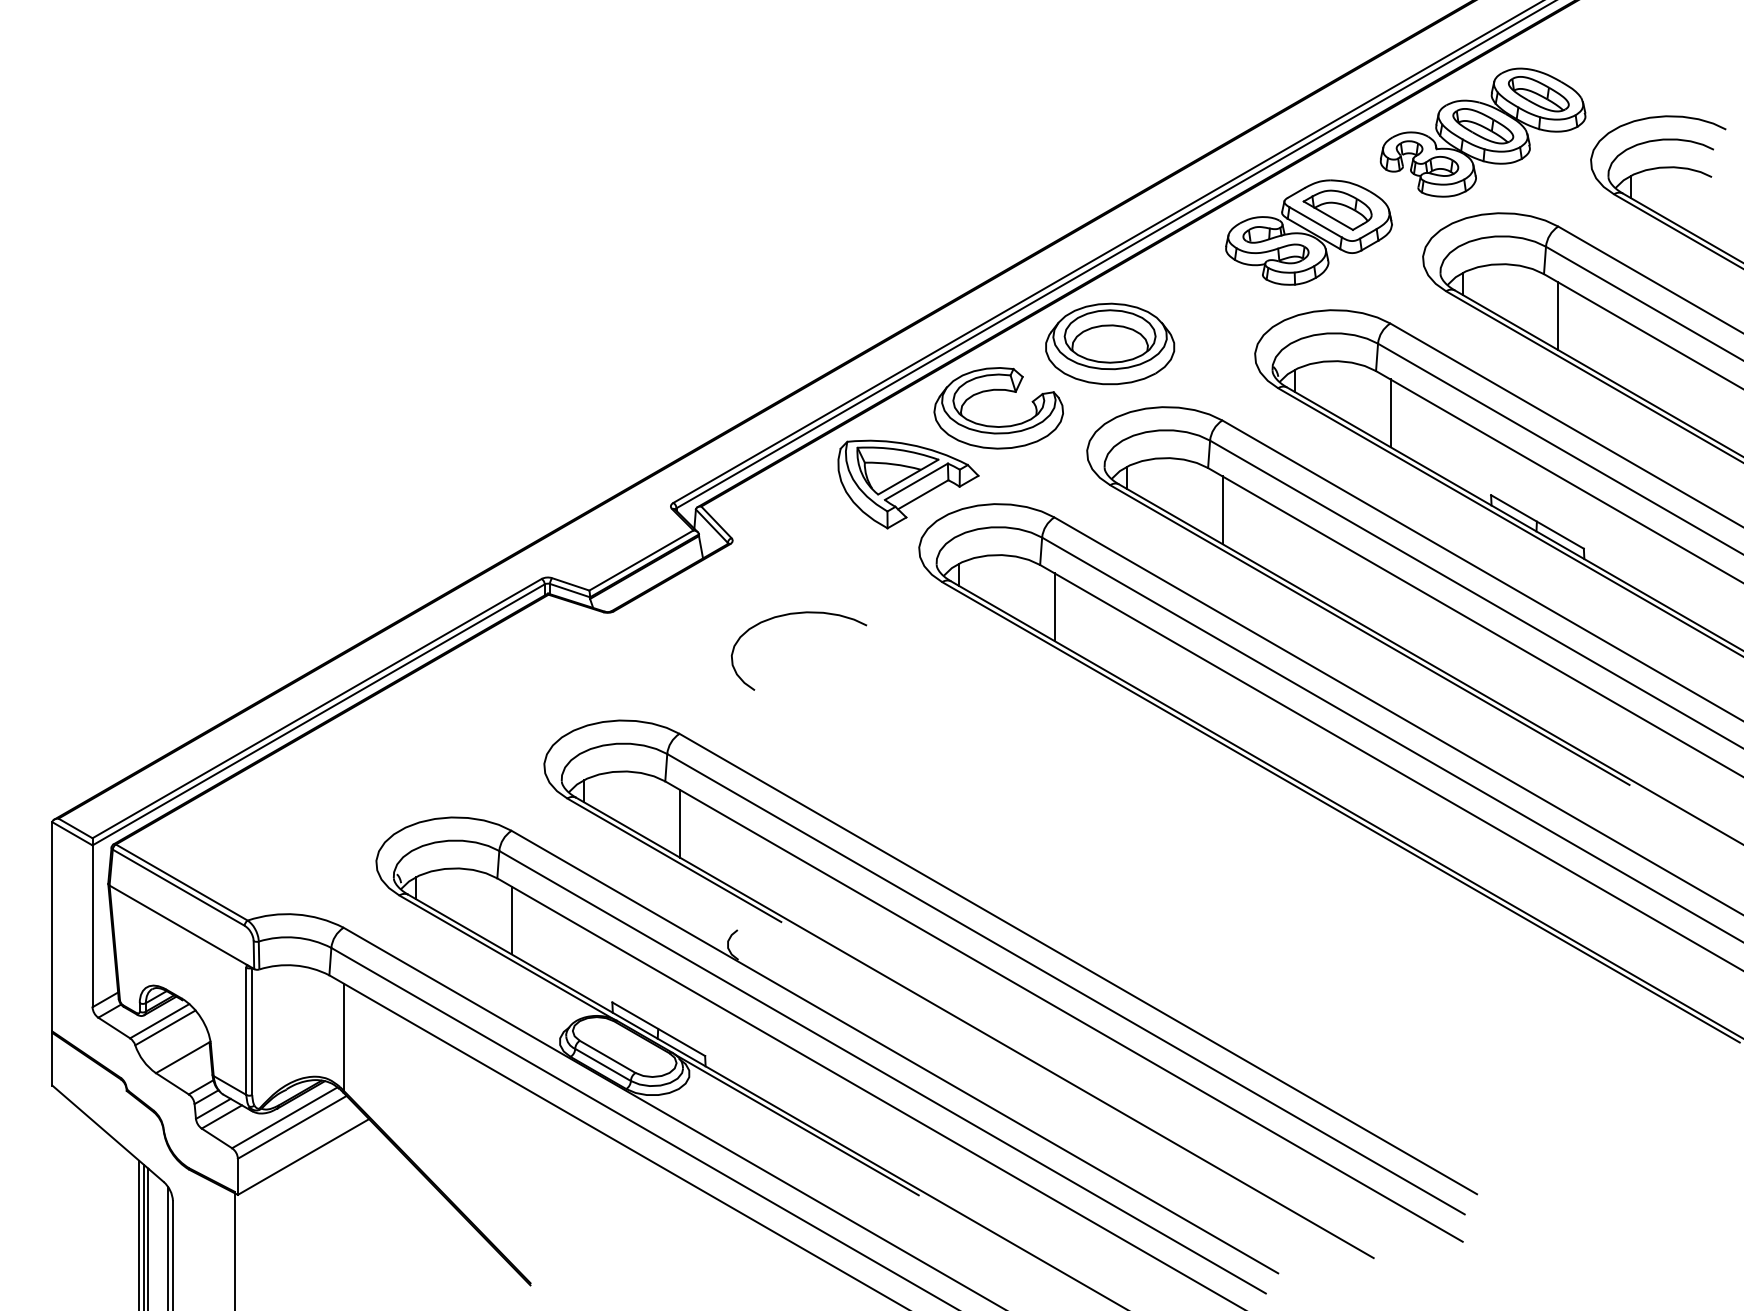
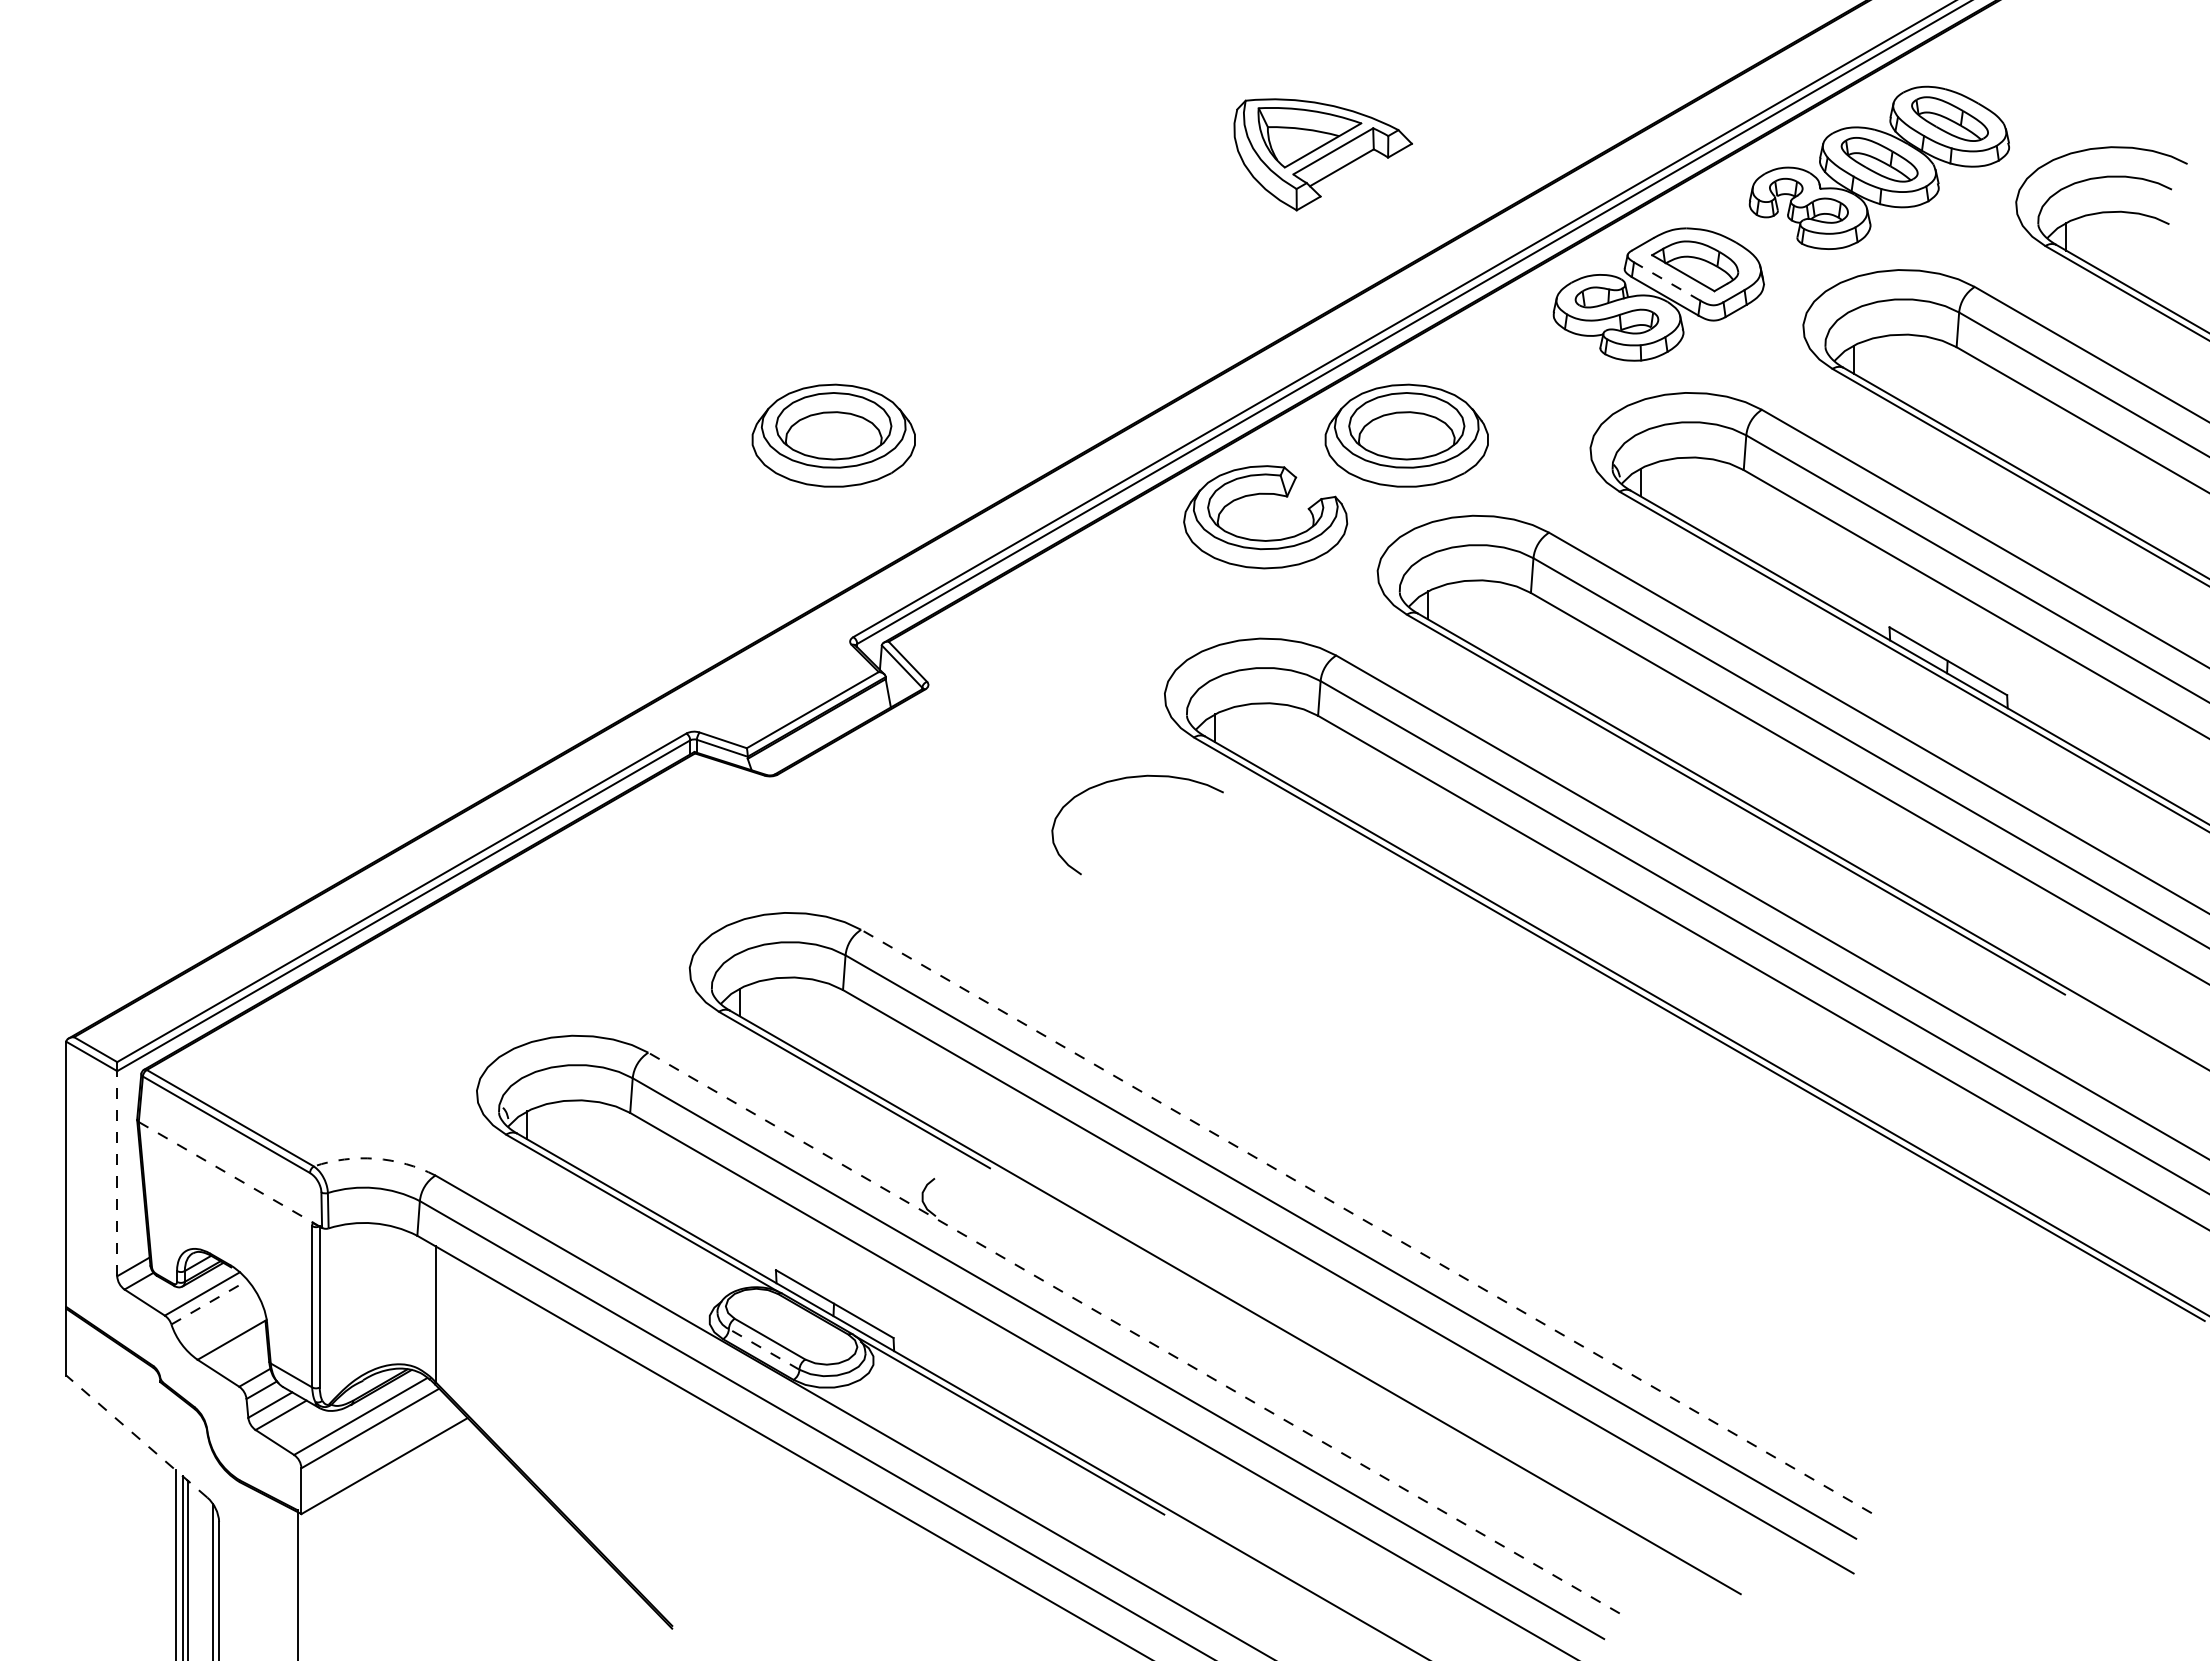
line: (1315, 222) -> (1666, 281), solid -> dashed
line: (1558, 316) -> (1974, 400), removed
part: (657, 343) -> (833, 435), added
line: (1390, 413) -> (1762, 523), removed
part: (907, 484) -> (1322, 154), moved
line: (1222, 510) -> (1549, 646), removed
line: (1054, 607) -> (1336, 769), removed
curve: (794, 614) -> (1131, 778), moved
line: (679, 823) -> (861, 1043), removed
arc: (296, 914) -> (375, 1158), solid -> dashed
line: (511, 920) -> (648, 1166), removed
line: (177, 925) -> (225, 1172), solid -> dashed
line: (92, 926) -> (117, 1173), solid -> dashed
line: (1078, 964) -> (1366, 1221), solid -> dashed
line: (166, 1027) -> (210, 1302), solid -> dashed
line: (895, 1052) -> (1134, 1333), solid -> dashed
line: (603, 1065) -> (764, 1349), solid -> dashed
line: (107, 1133) -> (136, 1436), solid -> dashed

